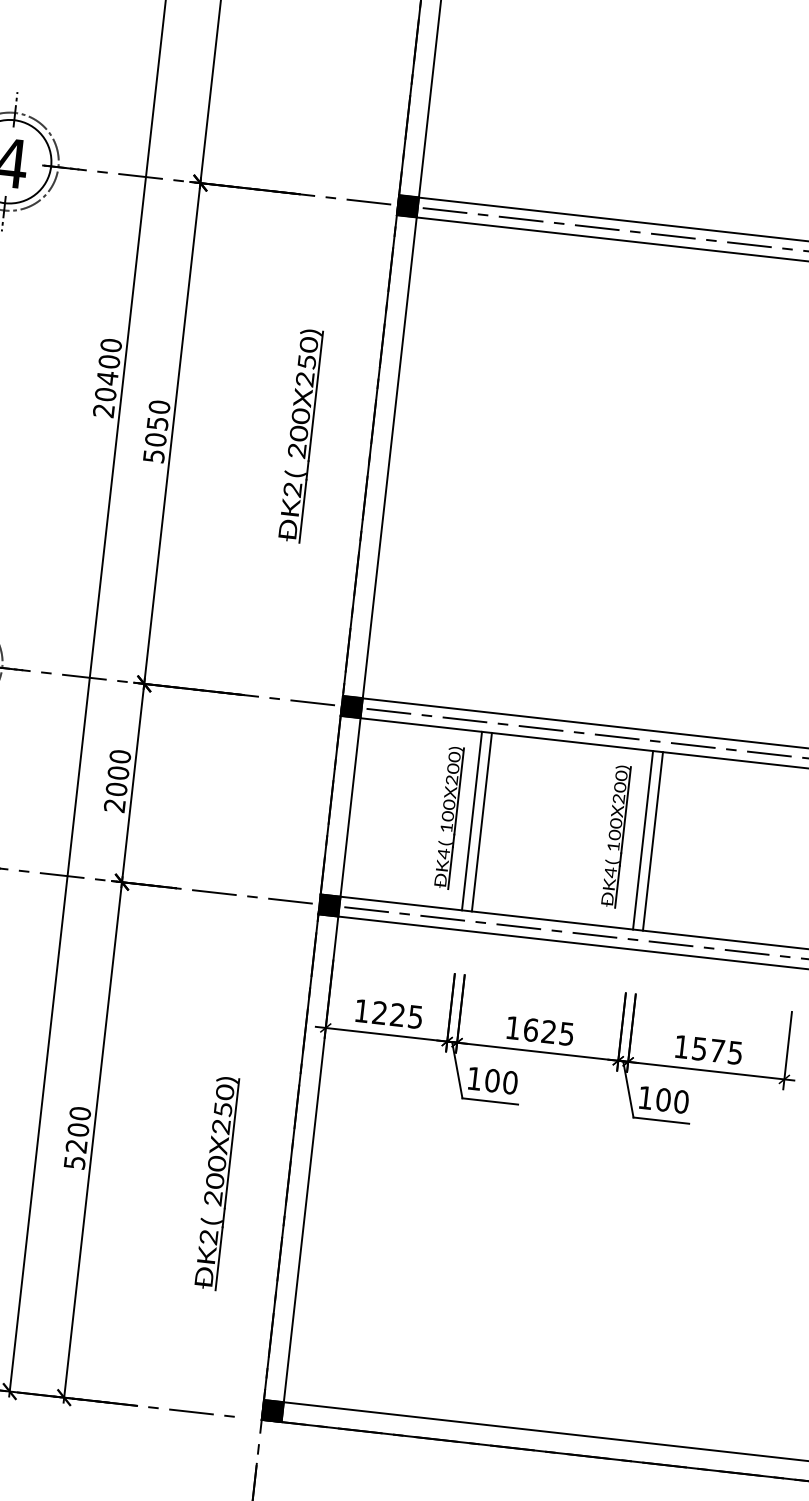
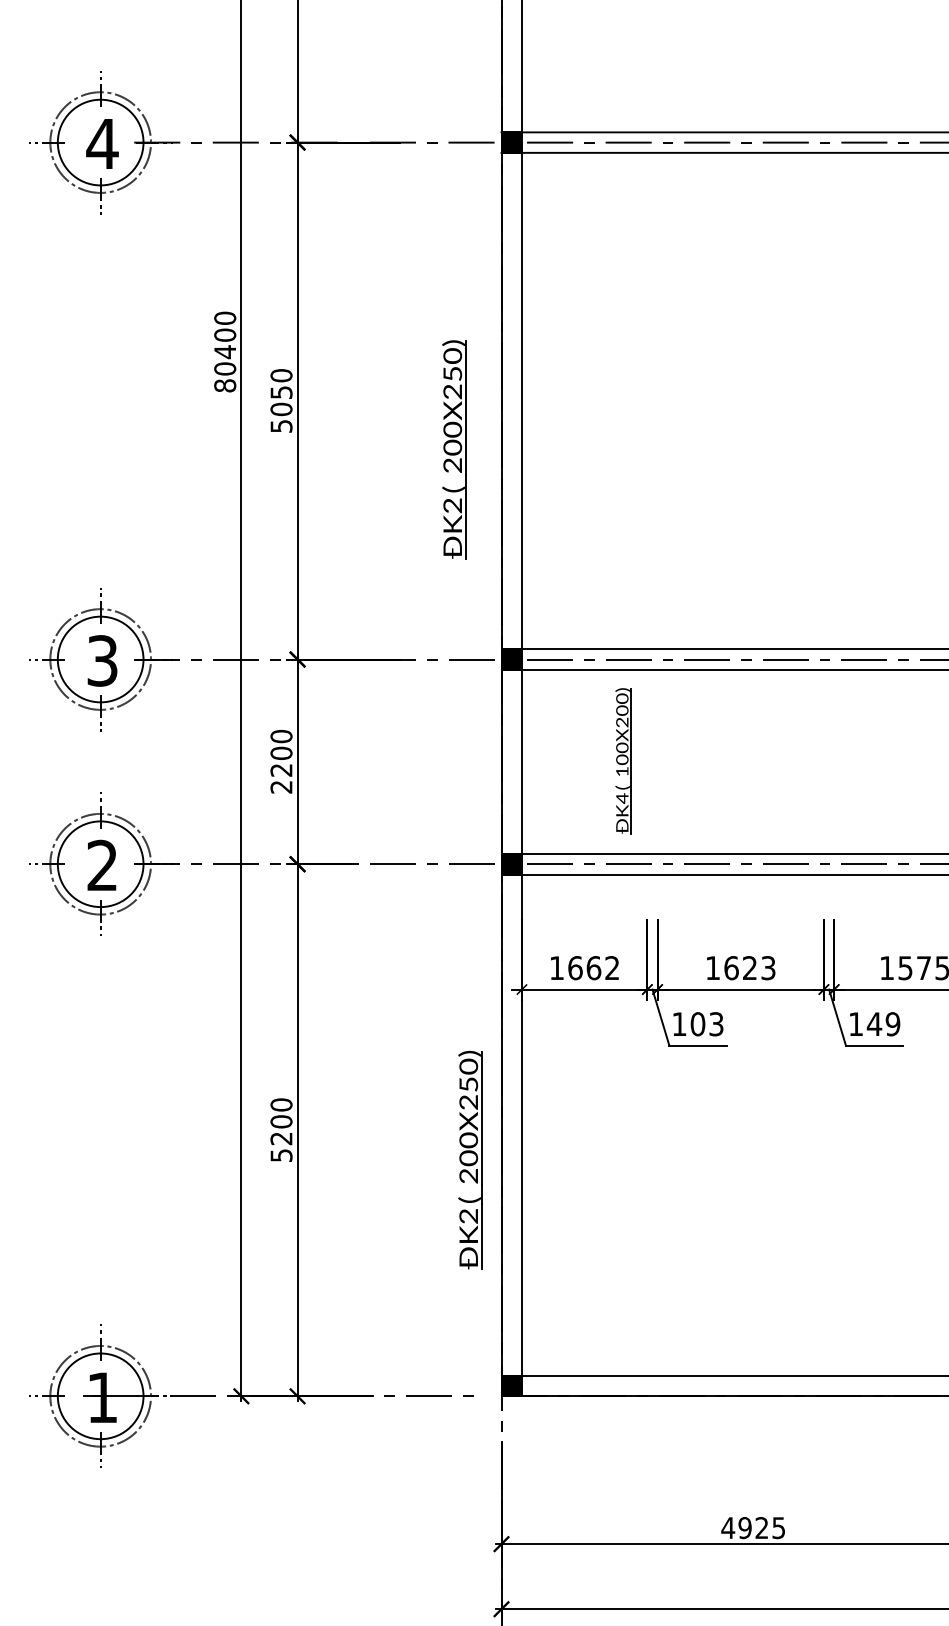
text: (104, 410) -> (225, 385), 20400 -> 80400
part: (300, 435) -> (454, 449), moved
text: (116, 788) -> (281, 769), 2000 -> 2200
line: (472, 820) -> (647, 761), removed
line: (481, 821) -> (657, 761), removed
part: (615, 836) -> (795, 761), removed
line: (642, 839) -> (823, 761), removed
line: (653, 841) -> (834, 761), removed
text: (397, 1015) -> (593, 968), 1225 -> 1662
text: (566, 1033) -> (768, 967), 1625 -> 1623
text: (510, 1082) -> (716, 1024), 100 -> 103
text: (672, 1101) -> (883, 1024), 100 -> 149
part: (216, 1182) -> (470, 1159), moved

